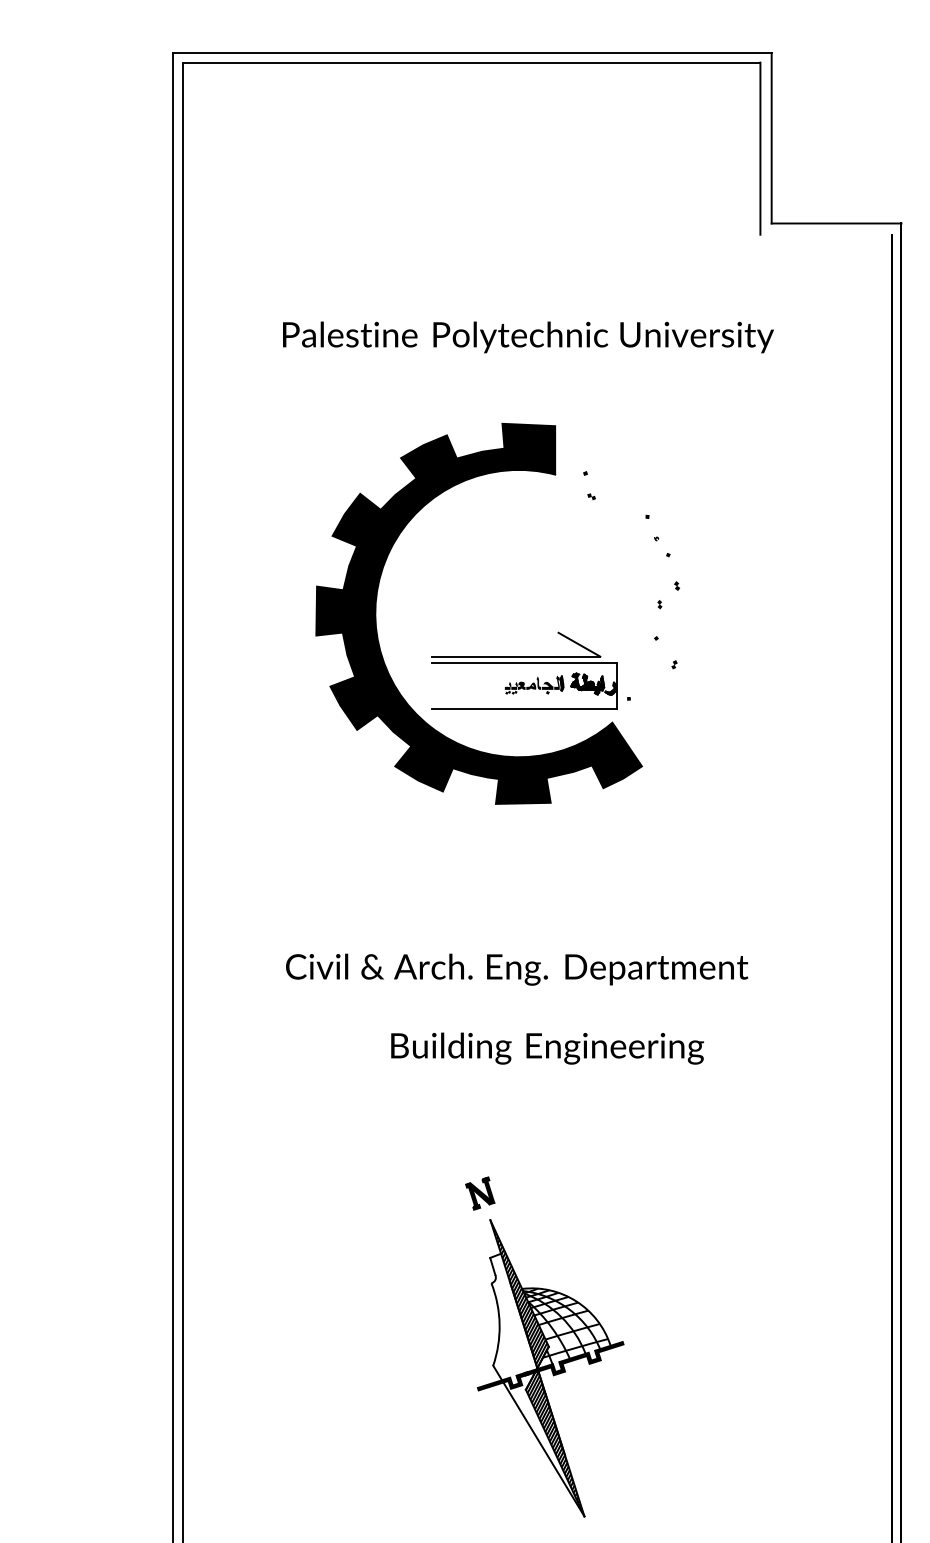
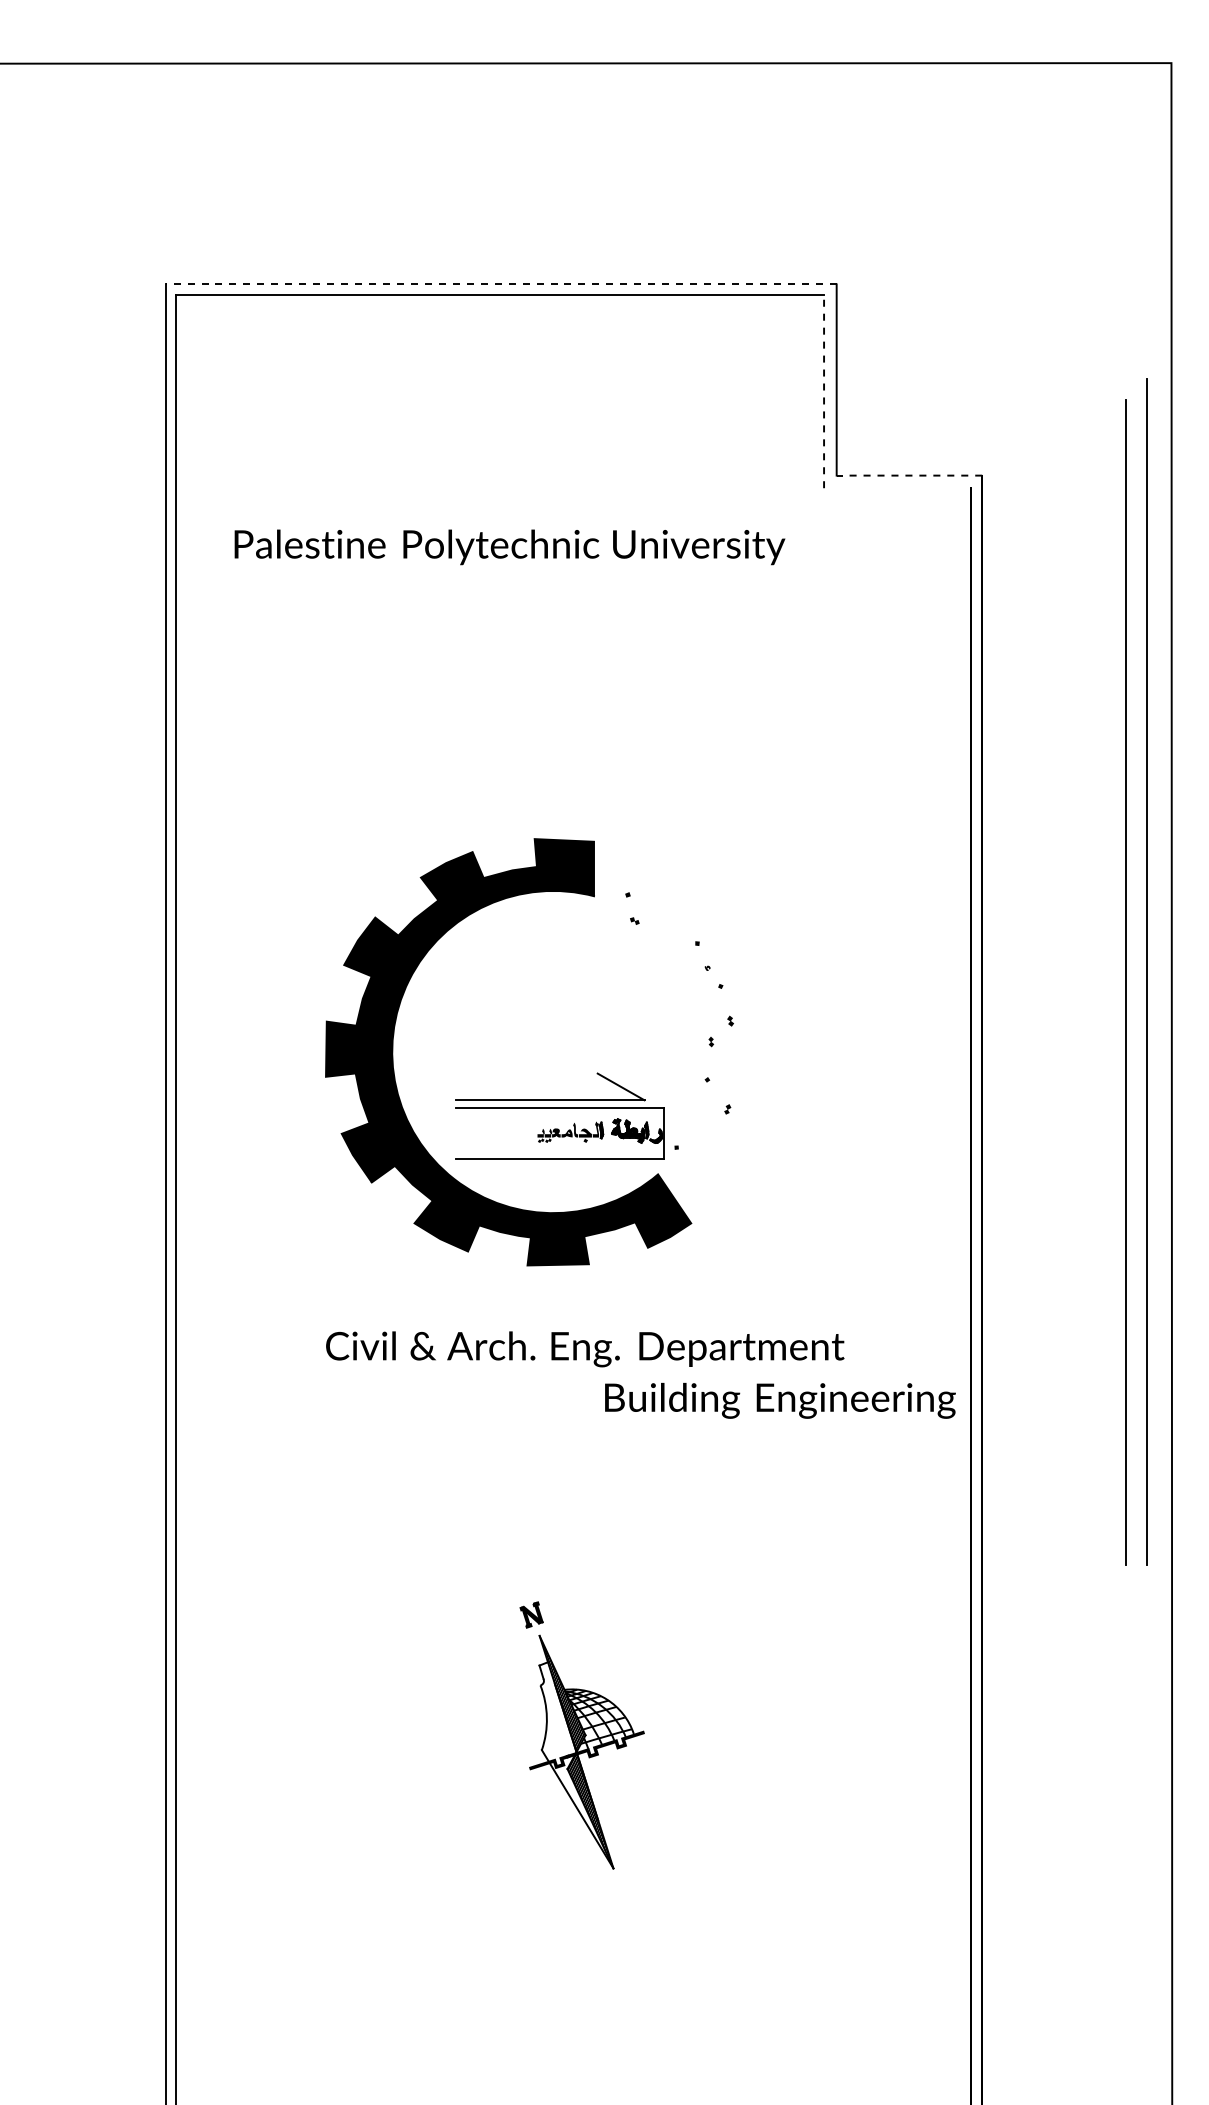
line: (472, 53) -> (501, 284), solid -> dashed
line: (760, 148) -> (824, 391), solid -> dashed
line: (836, 223) -> (909, 475), solid -> dashed
text: (528, 337) -> (509, 547), moved
part: (497, 655) -> (529, 1099), moved
text: (517, 969) -> (585, 1349), moved
text: (547, 1048) -> (780, 1400), moved
part: (544, 1347) -> (582, 1735), size x0.7

